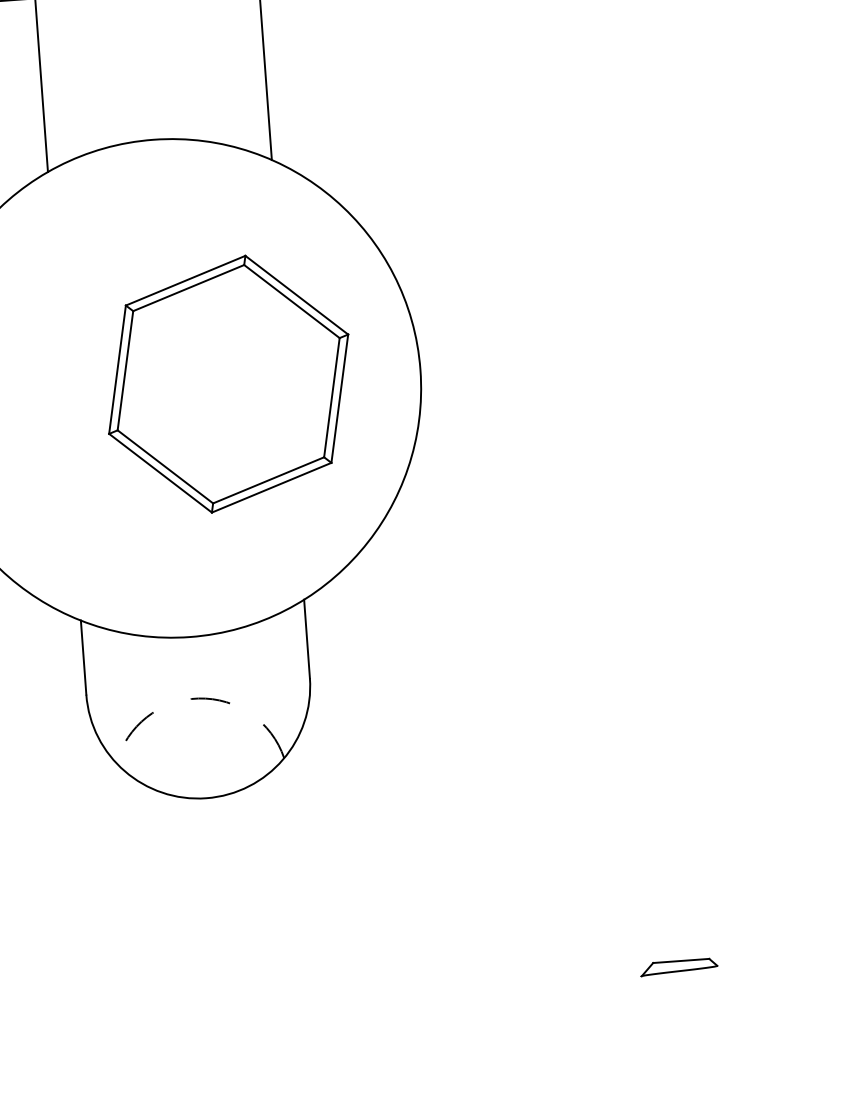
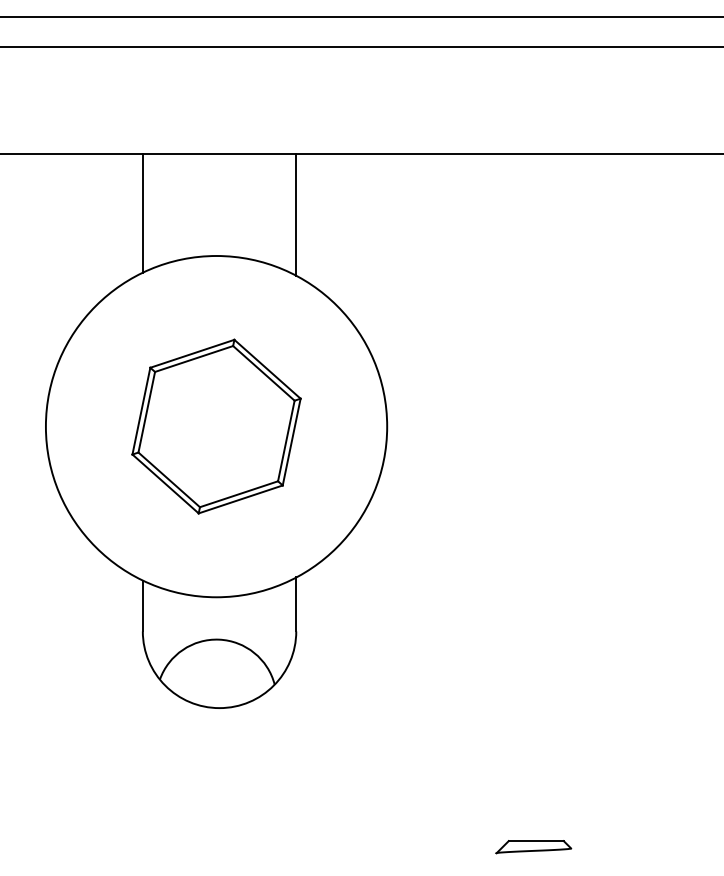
part: (228, 384) -> (216, 426), moved
arc: (198, 698) -> (219, 639), dashed -> solid
part: (678, 967) -> (533, 847), size x1.43

